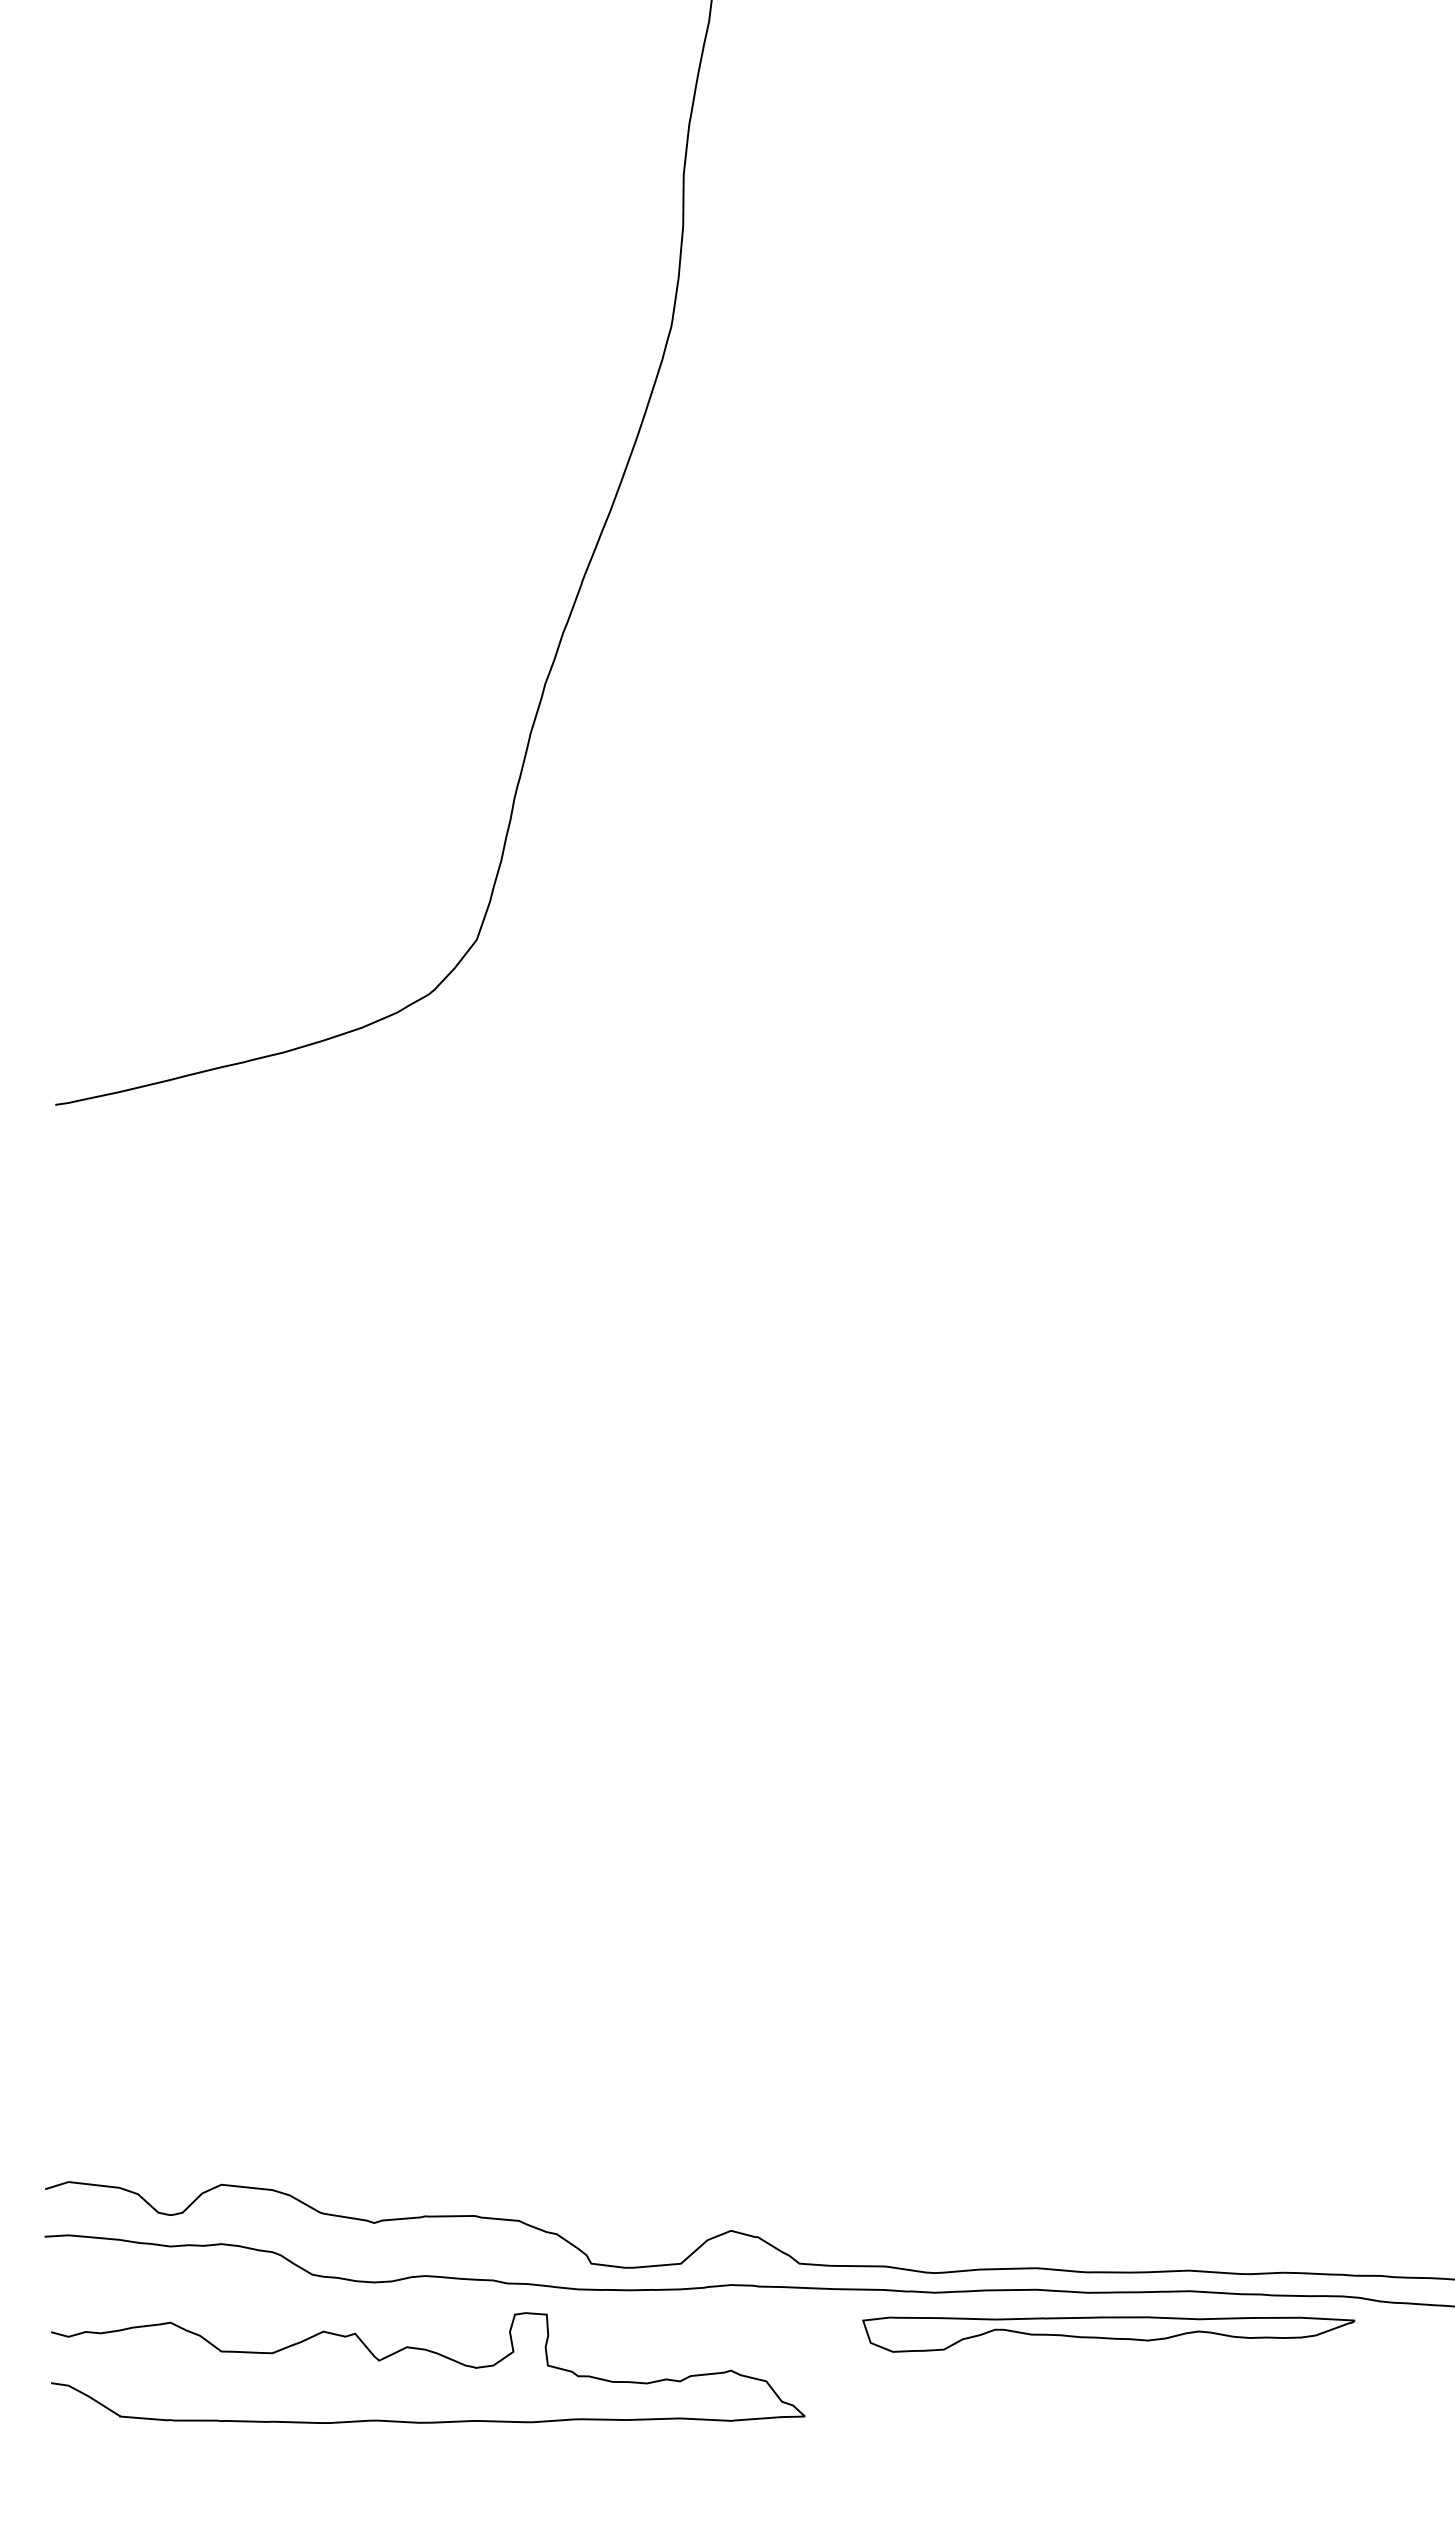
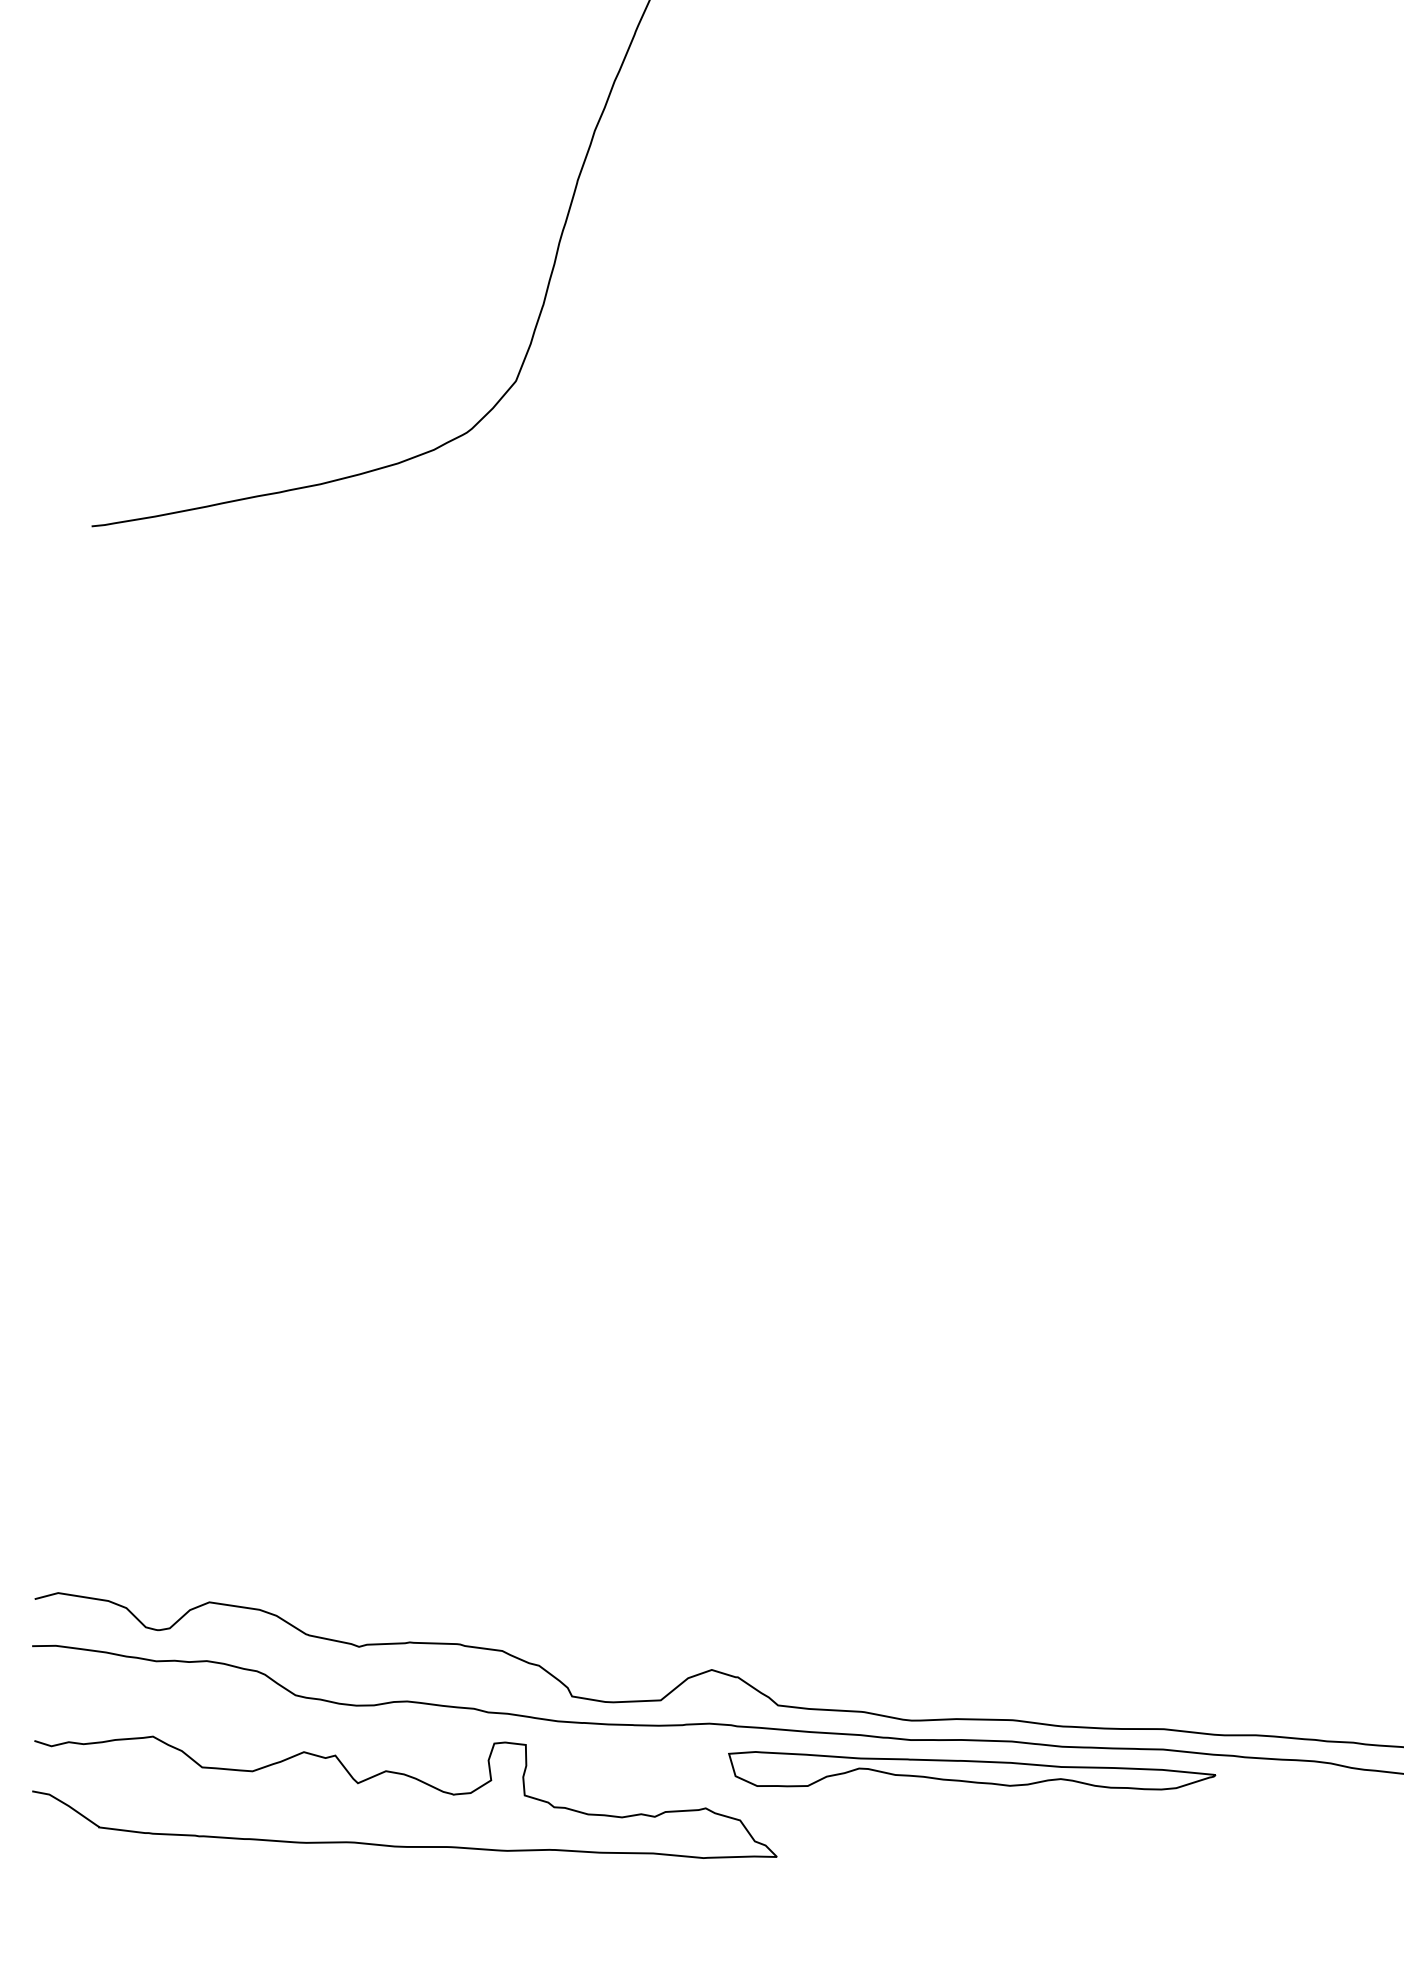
part: (1108, 2334) -> (971, 1778), moved

